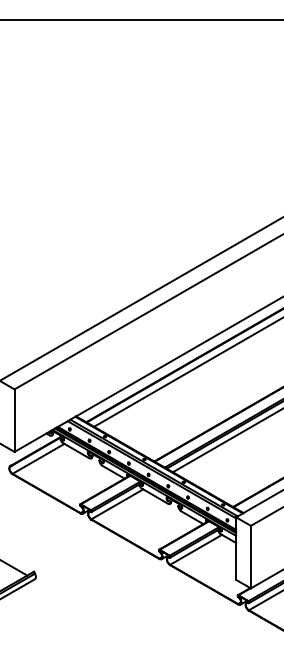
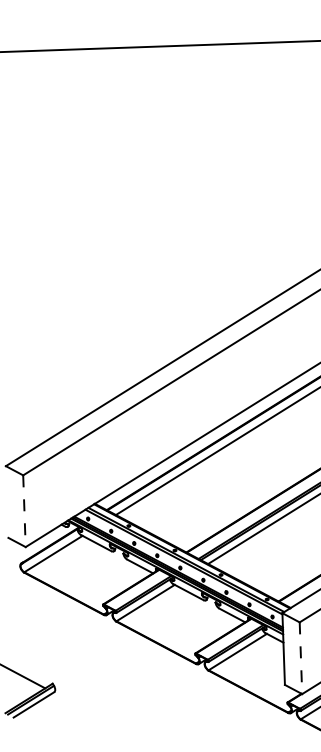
line: (14, 421) -> (24, 512), solid -> dashed
line: (250, 557) -> (300, 658), solid -> dashed

